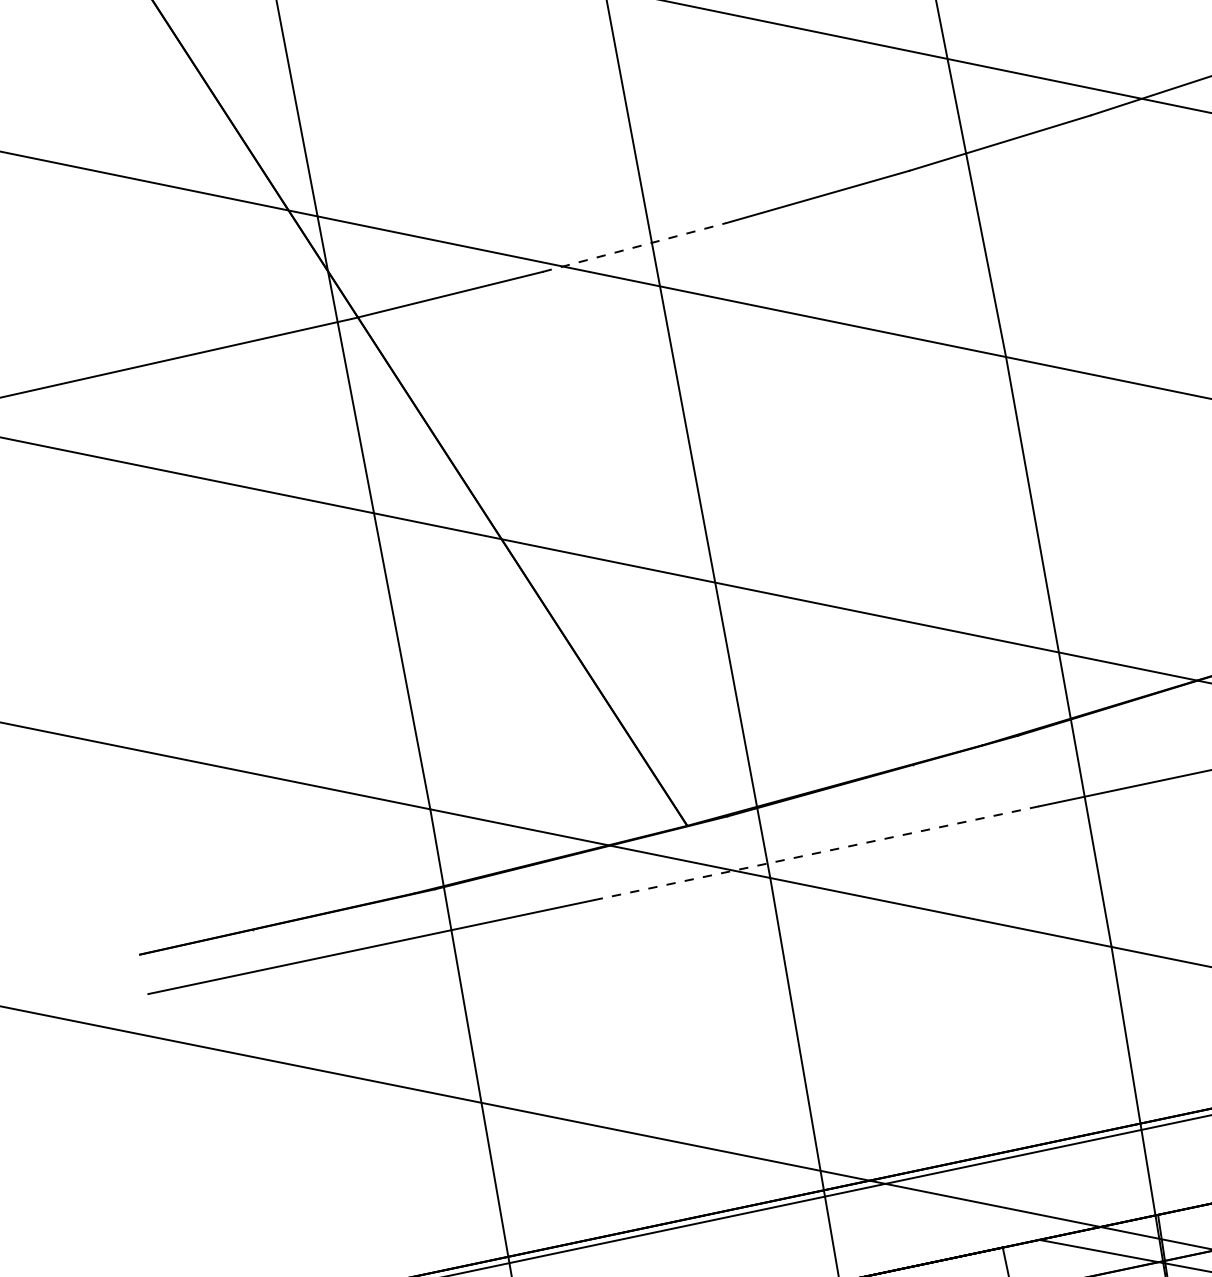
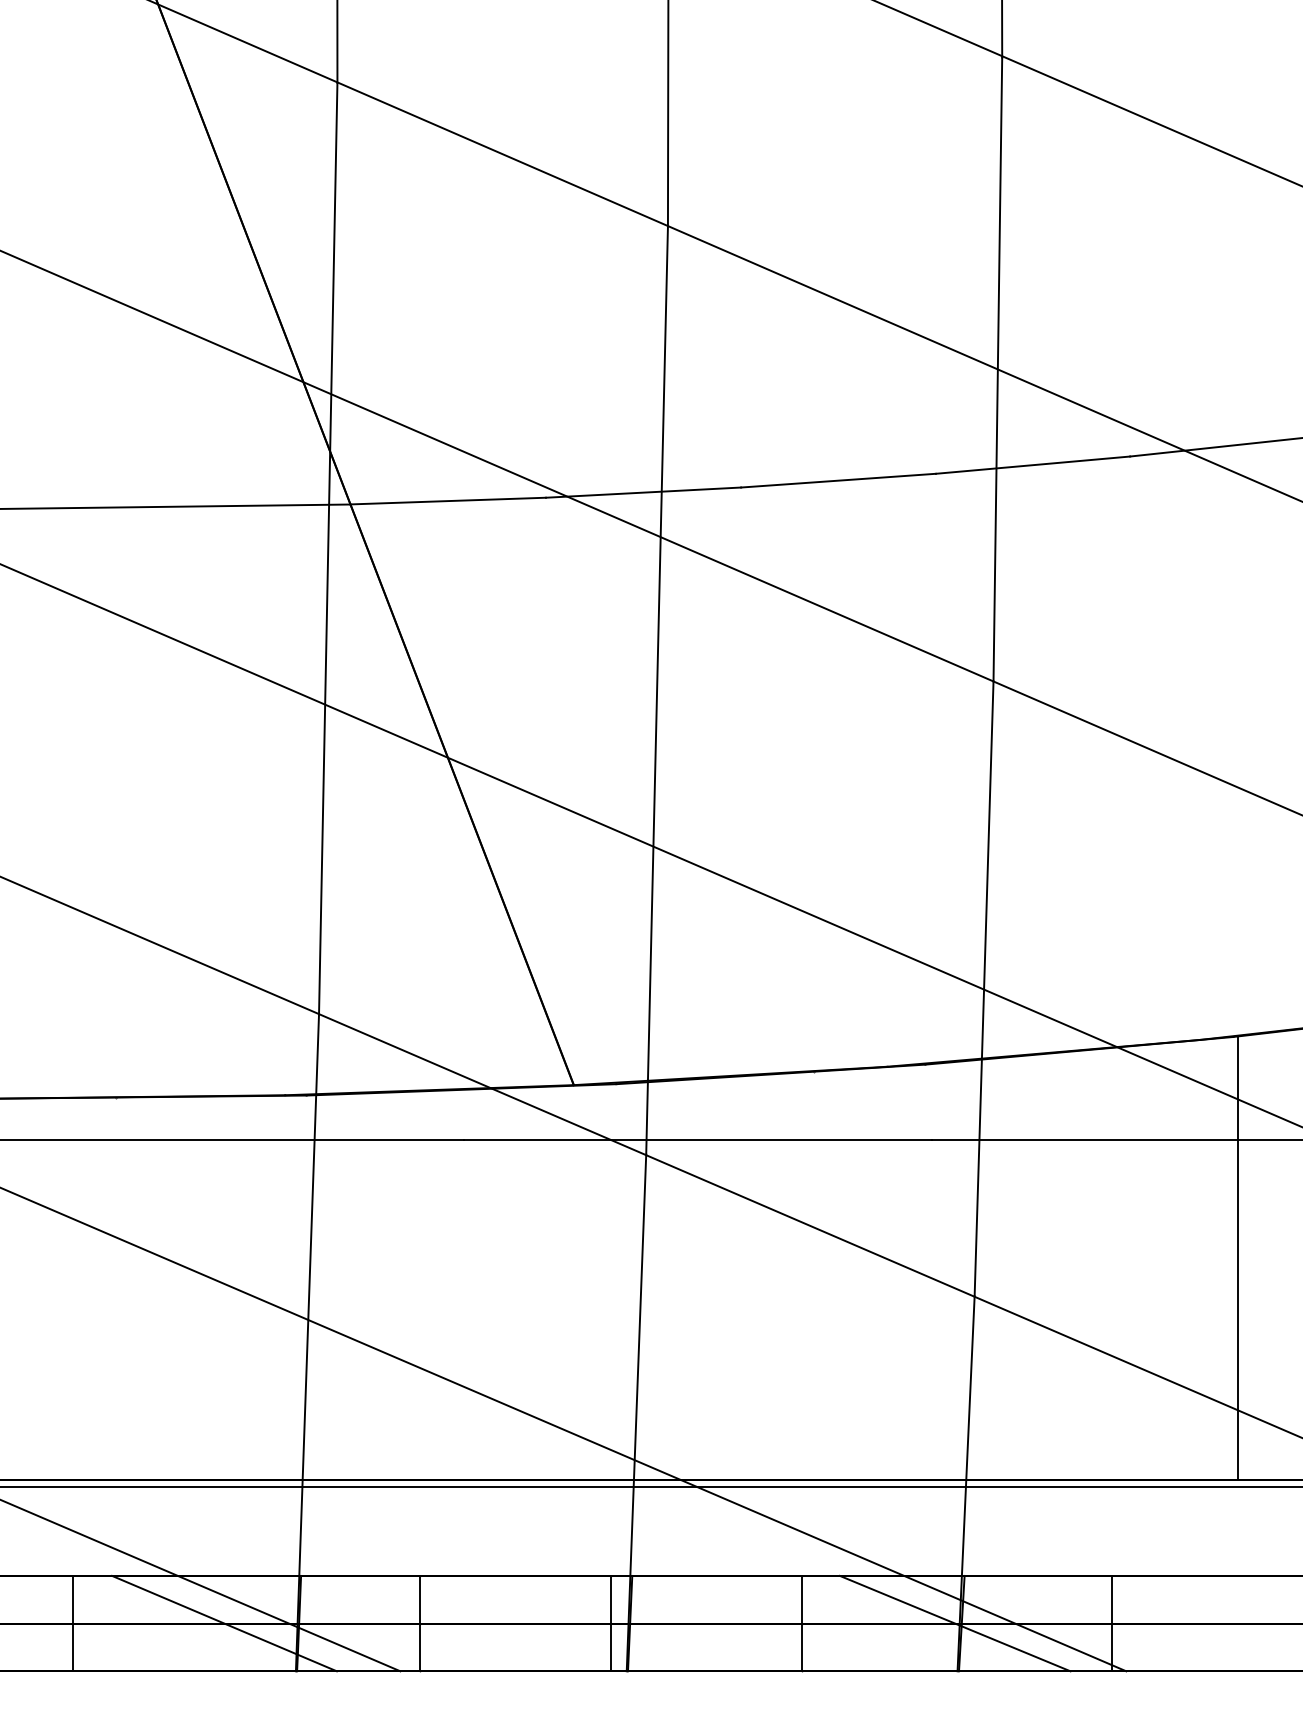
line: (634, 247) -> (643, 492), dashed -> solid
line: (816, 853) -> (697, 1140), dashed -> solid

